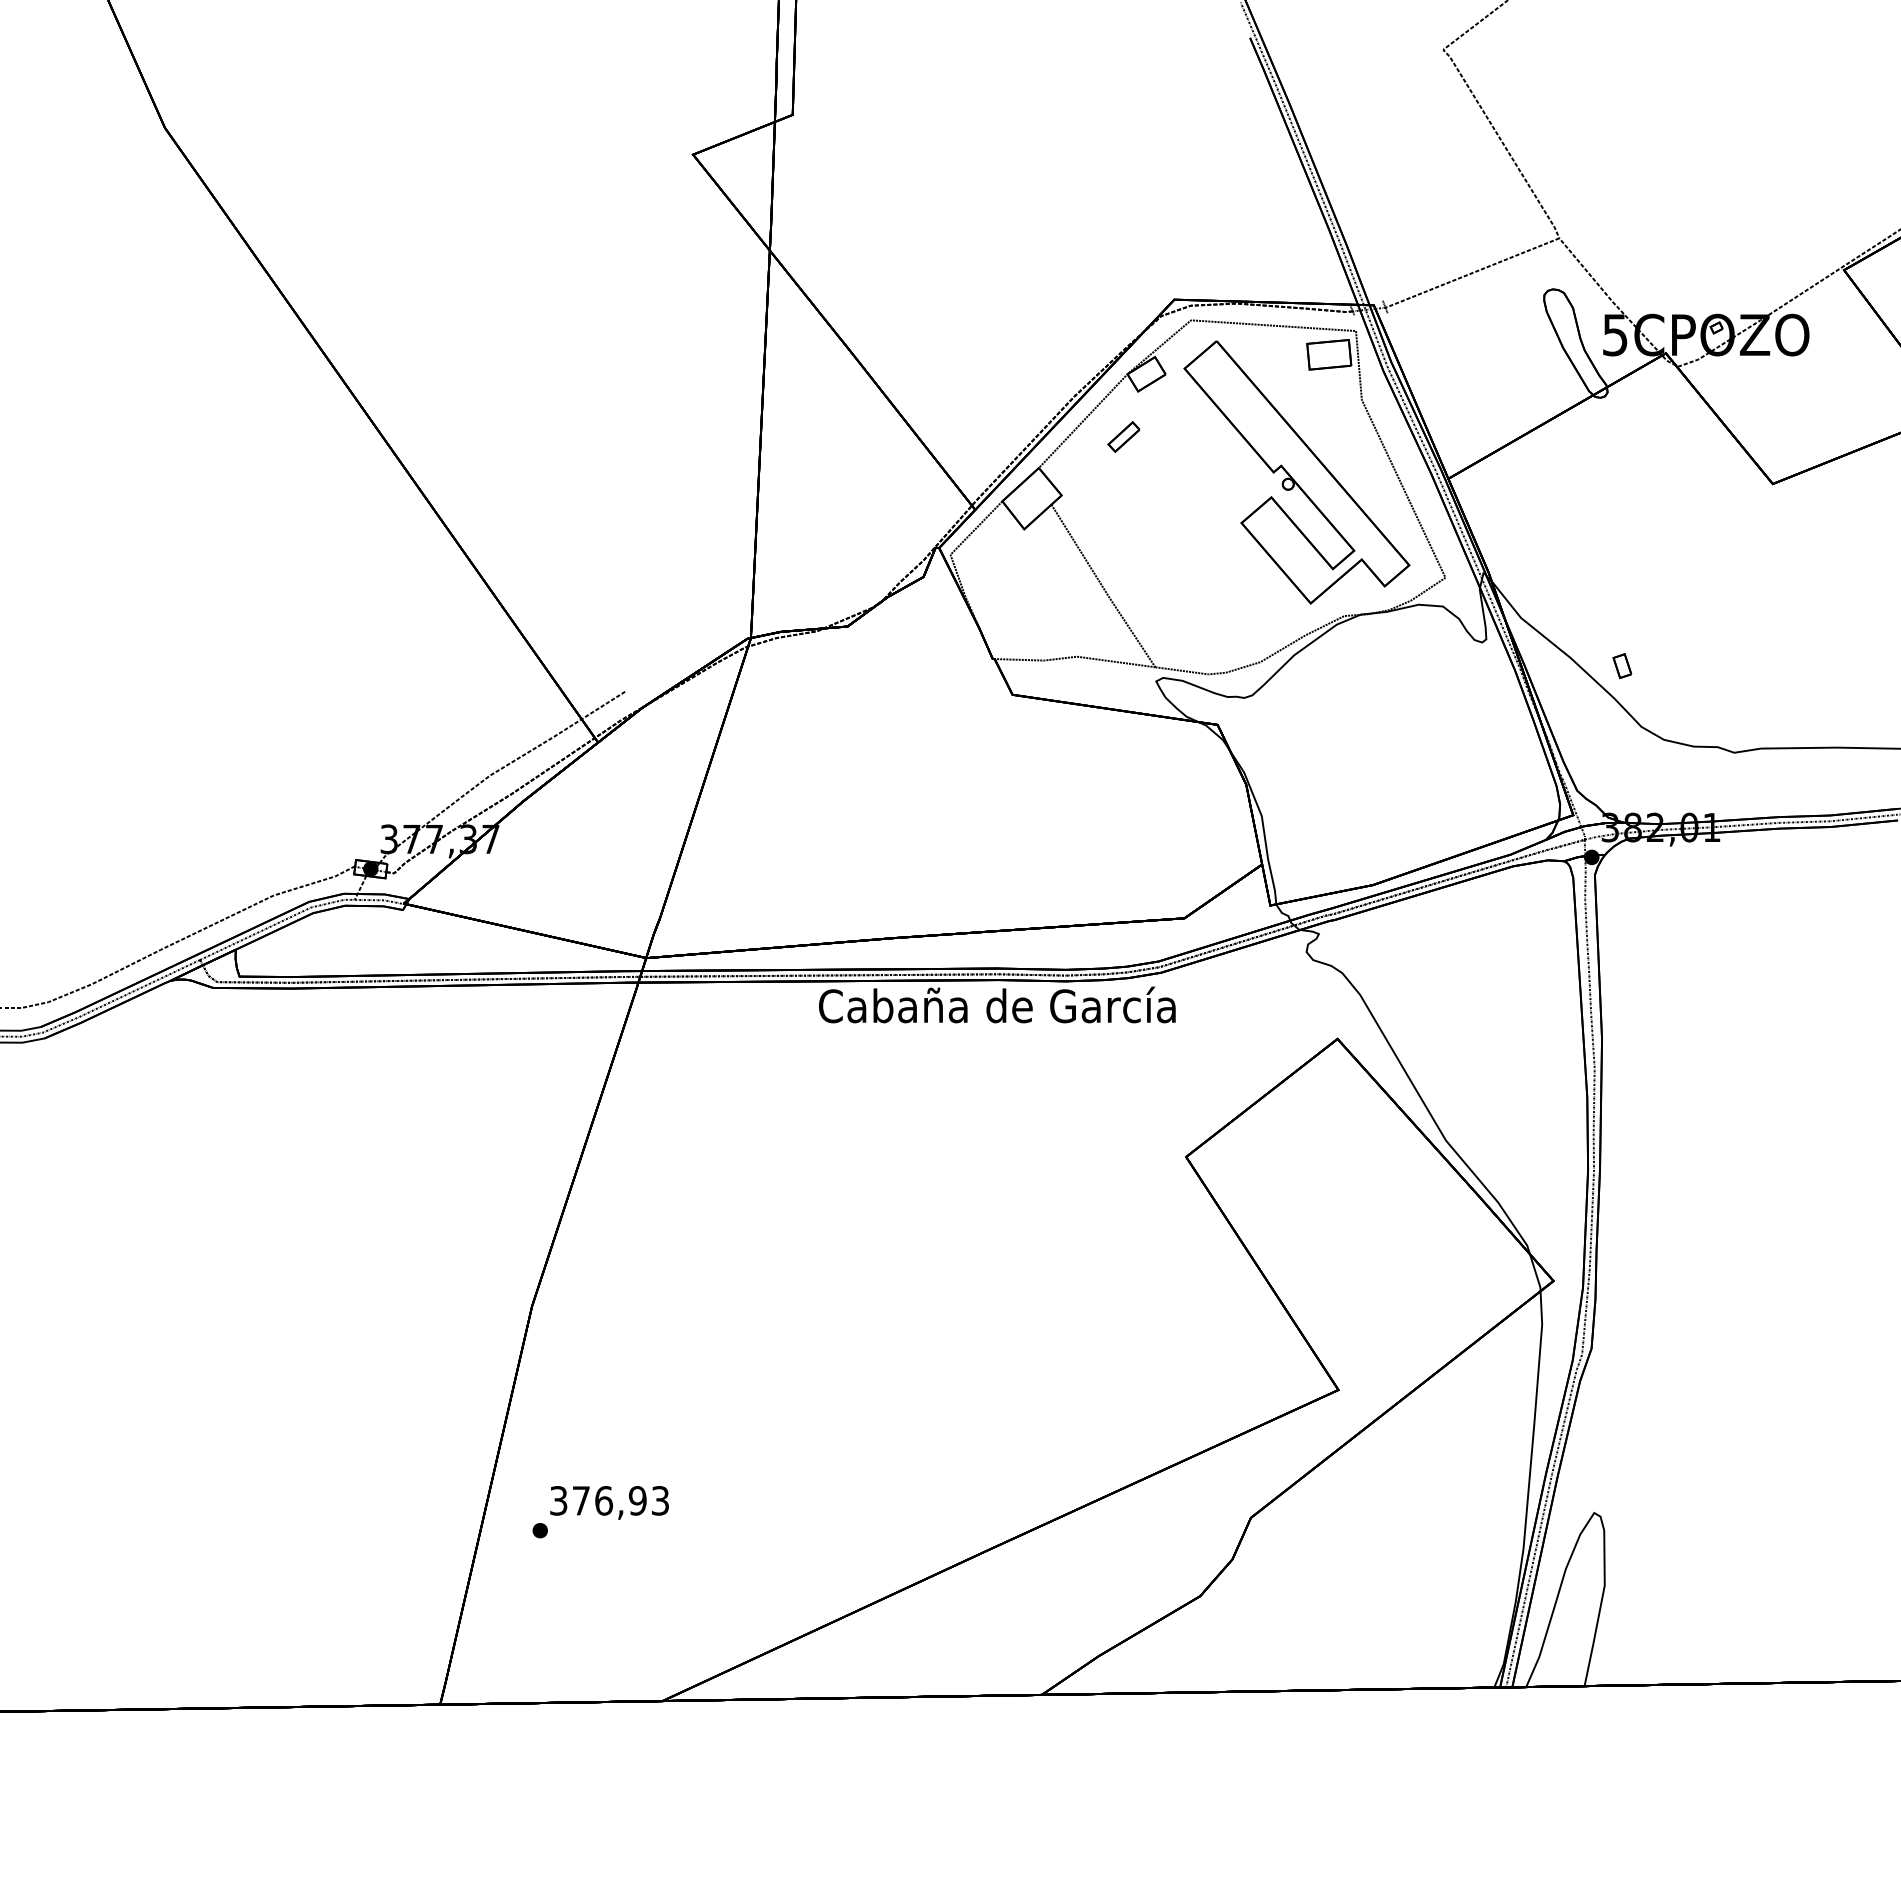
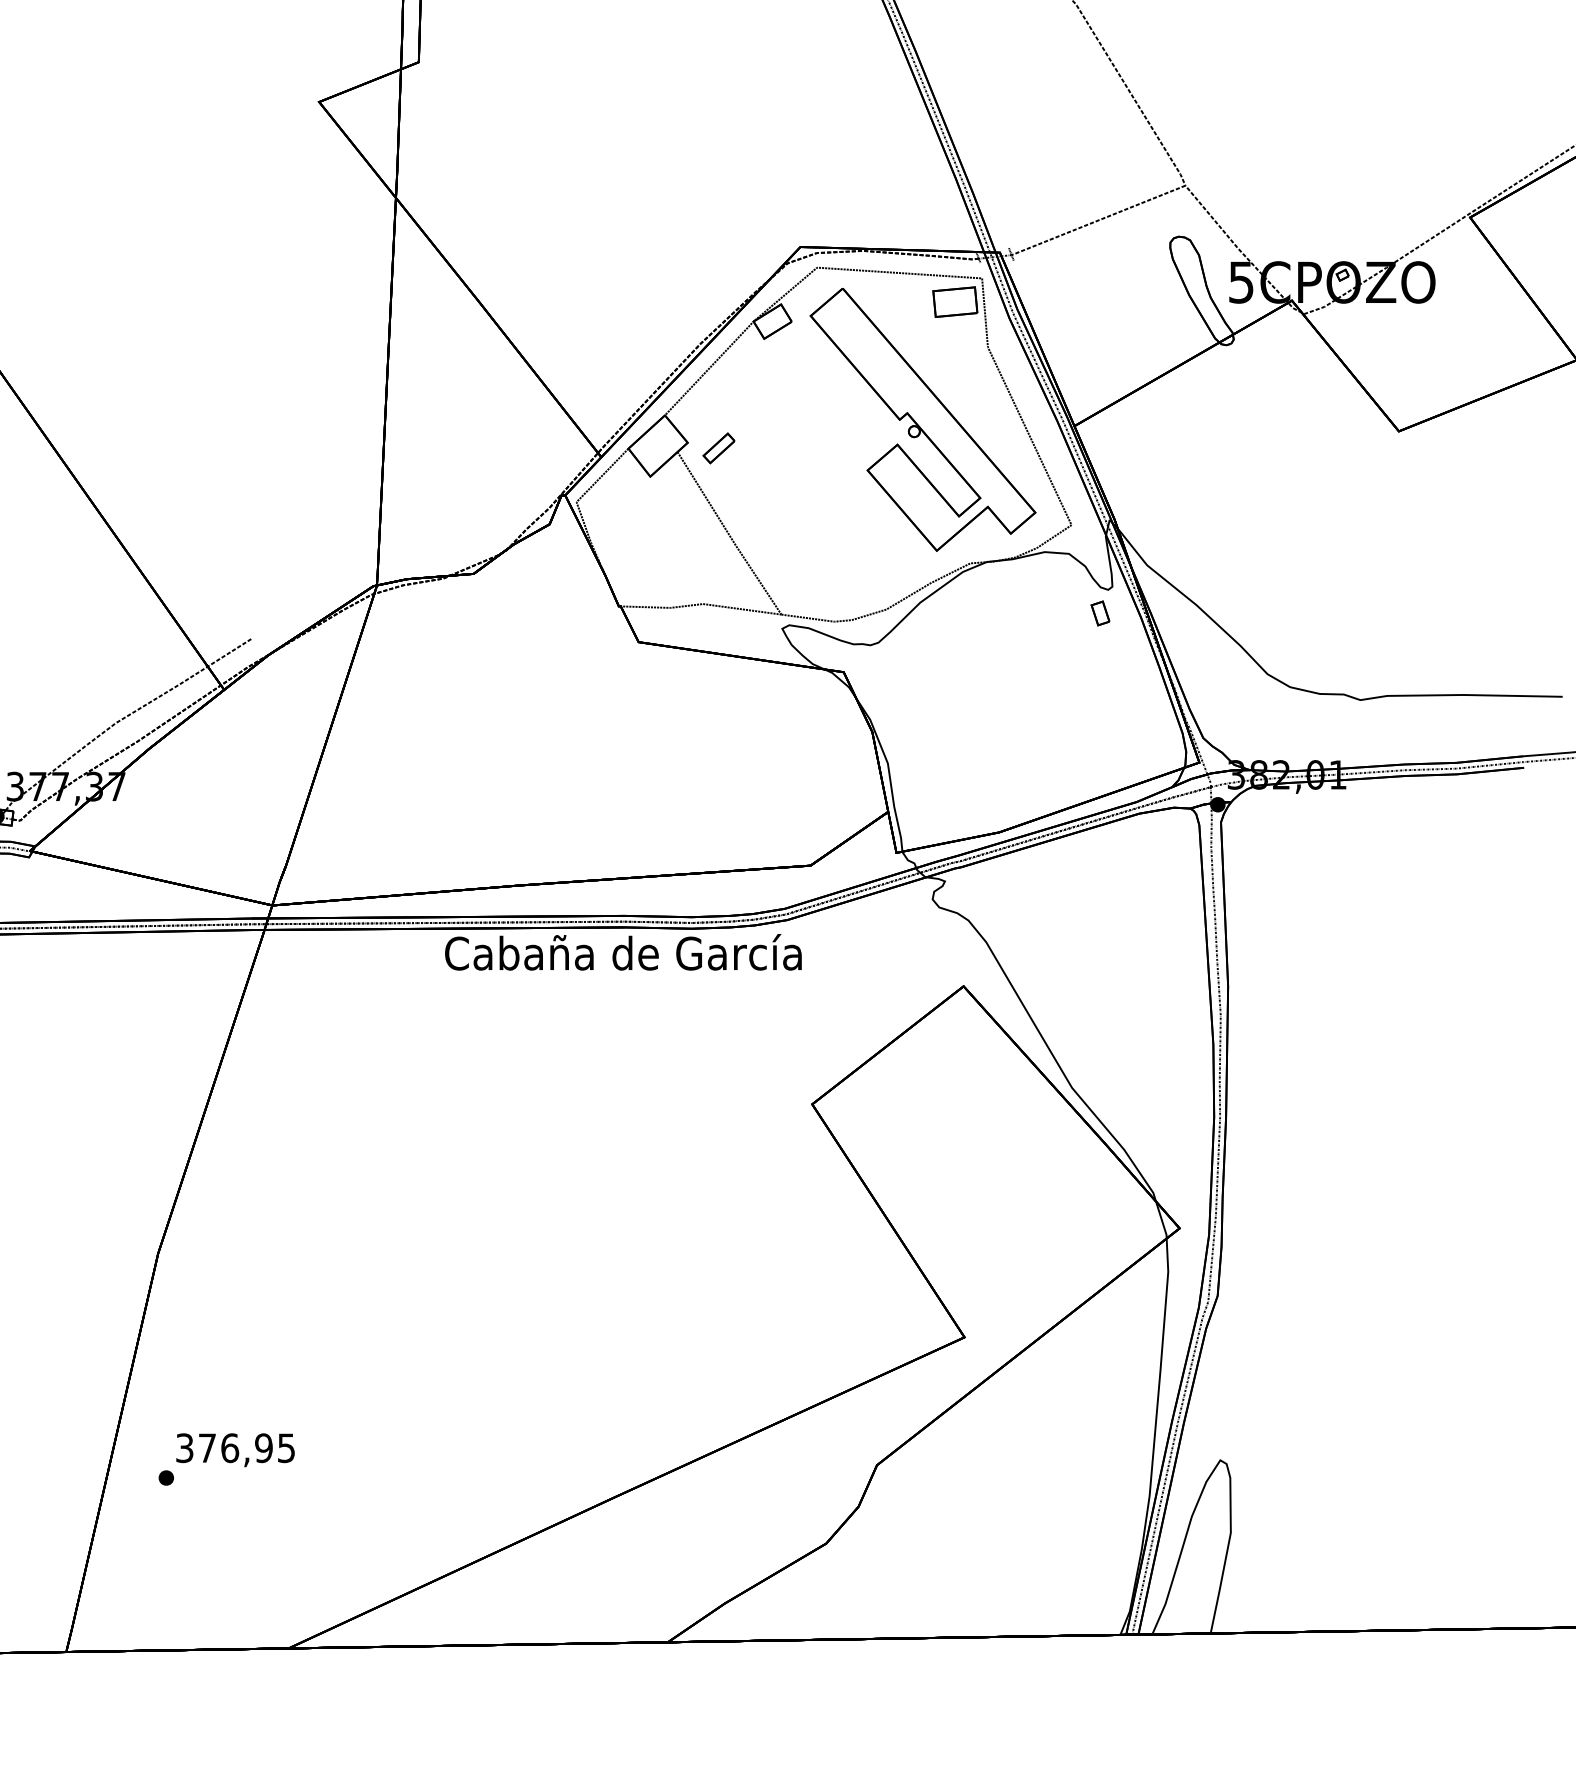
part: (1123, 436) -> (718, 447), moved
part: (1622, 666) -> (1100, 613), moved
text: (660, 1500) -> (286, 1447), 376,93 -> 376,95

